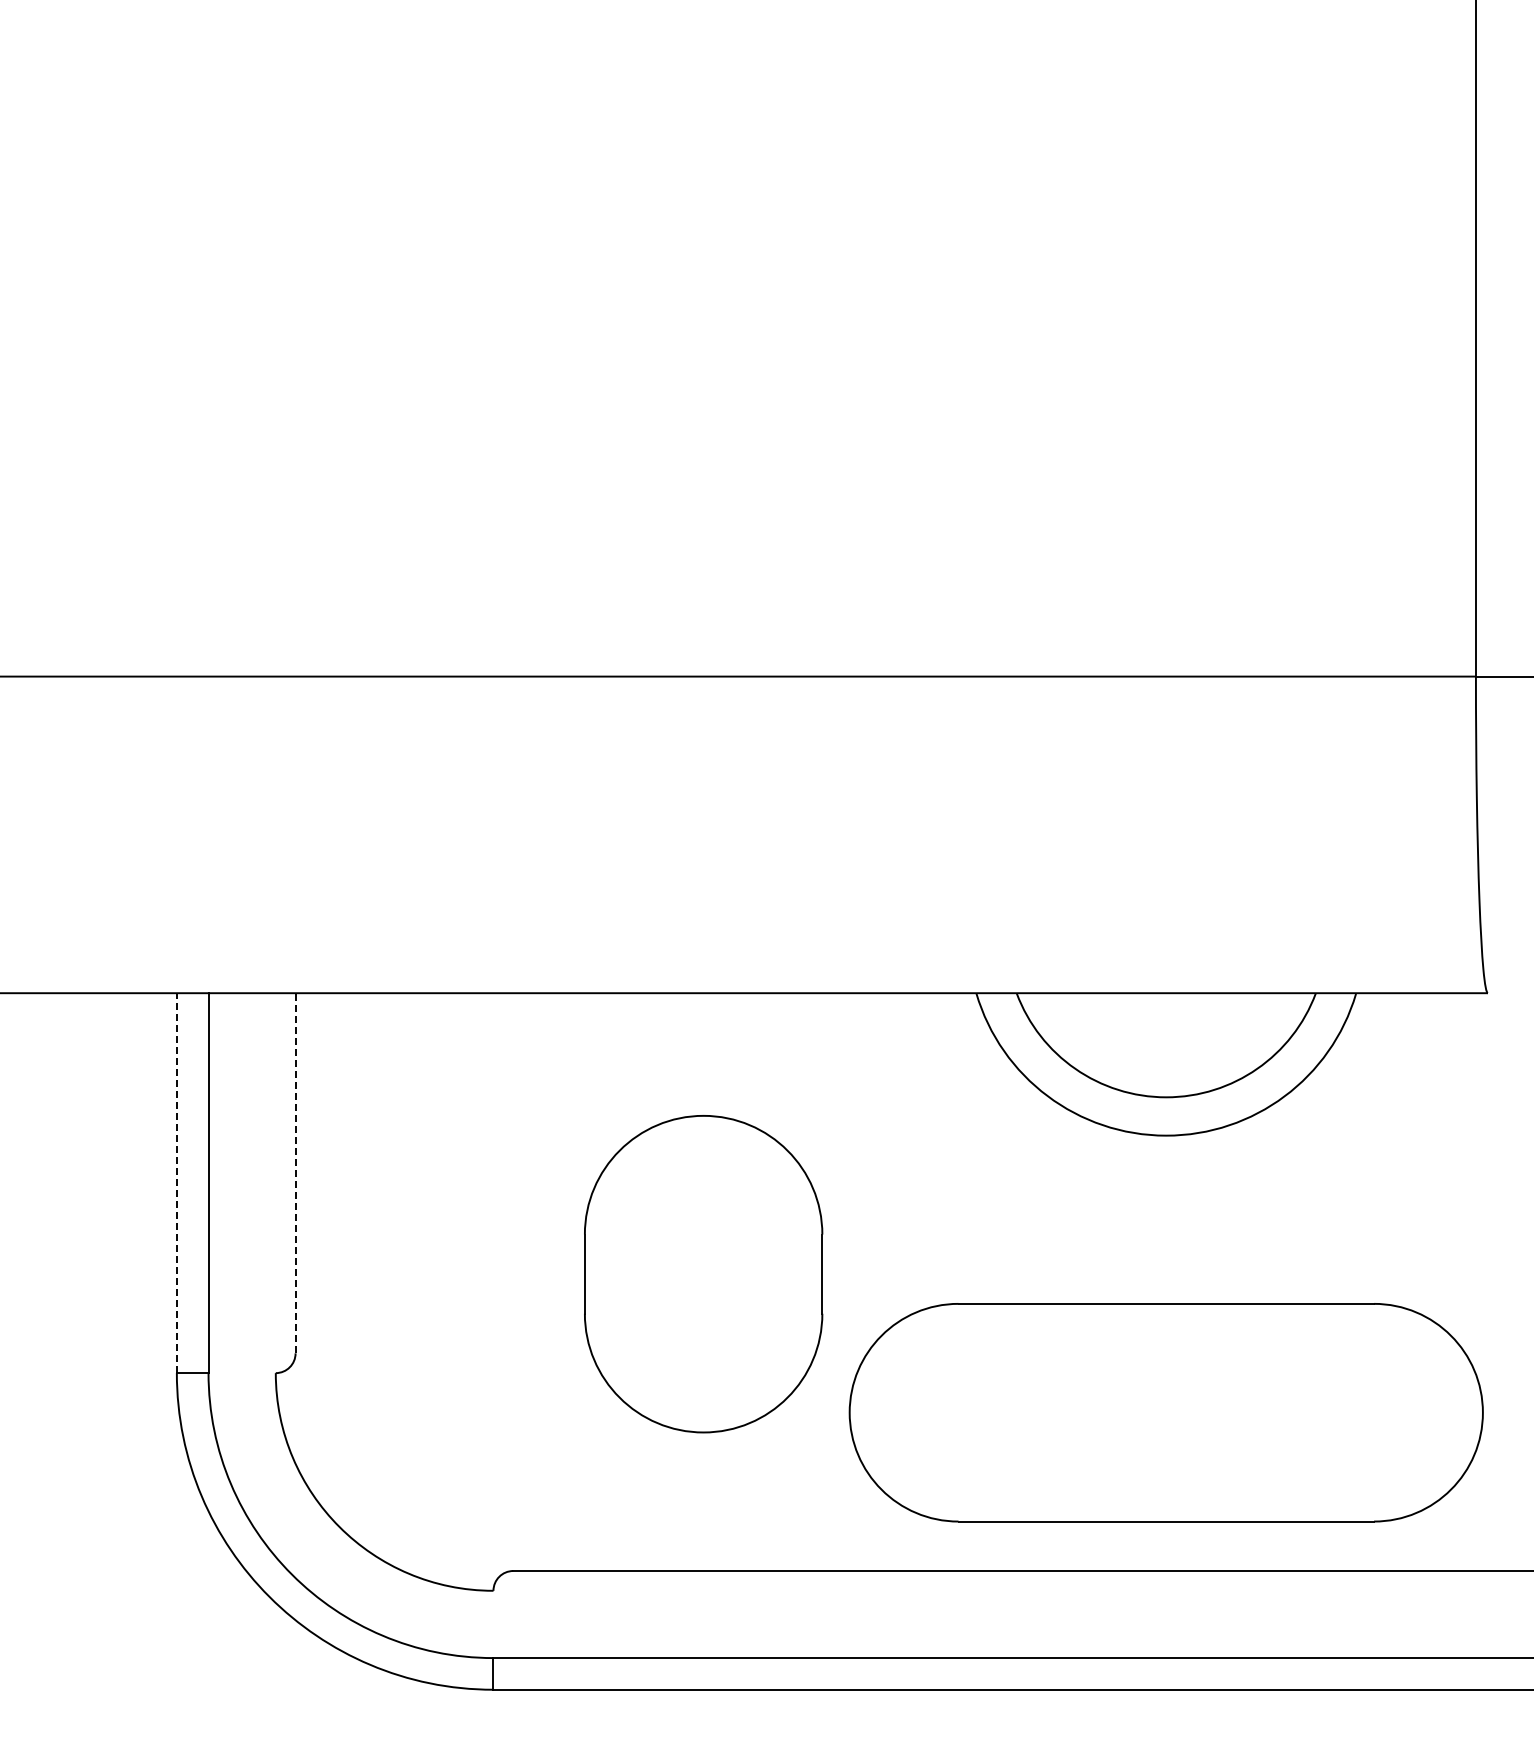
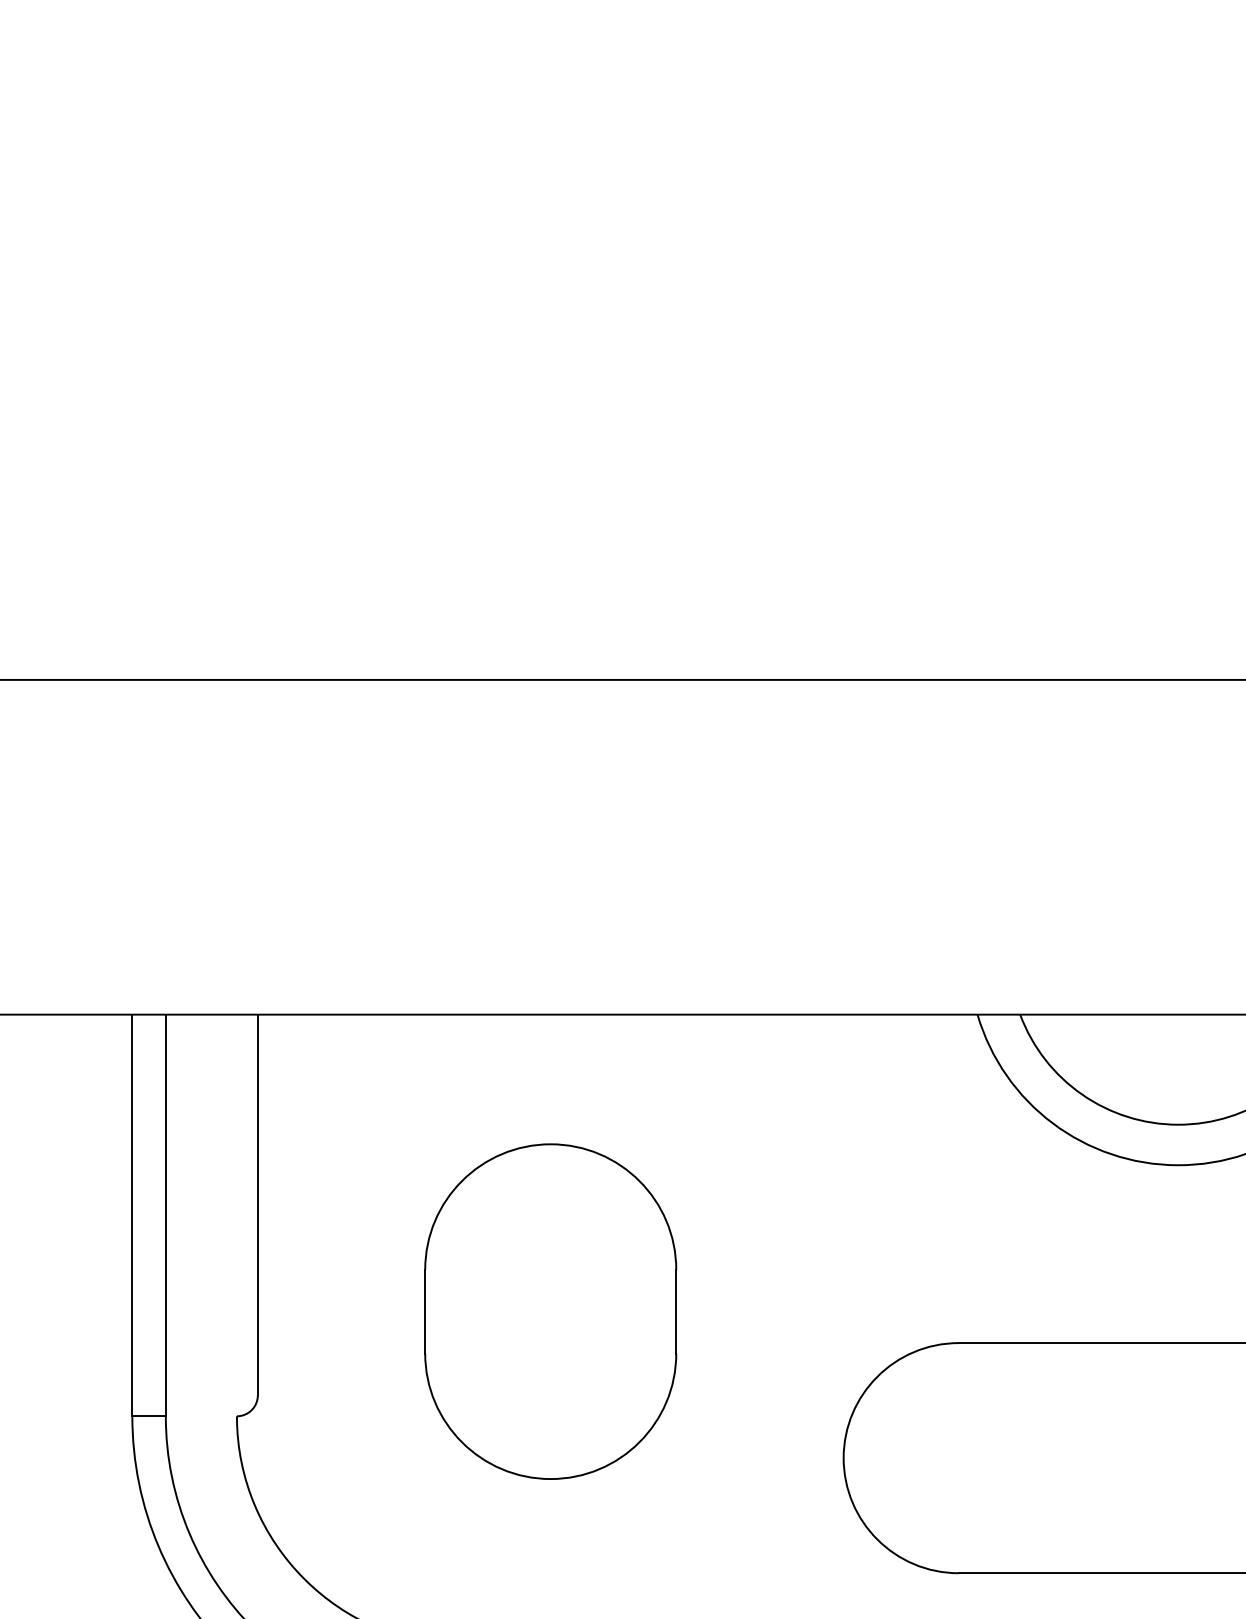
line: (295, 1172) -> (257, 1204), dashed -> solid
line: (176, 1183) -> (131, 1215), dashed -> solid
part: (703, 1274) -> (550, 1312), moved

